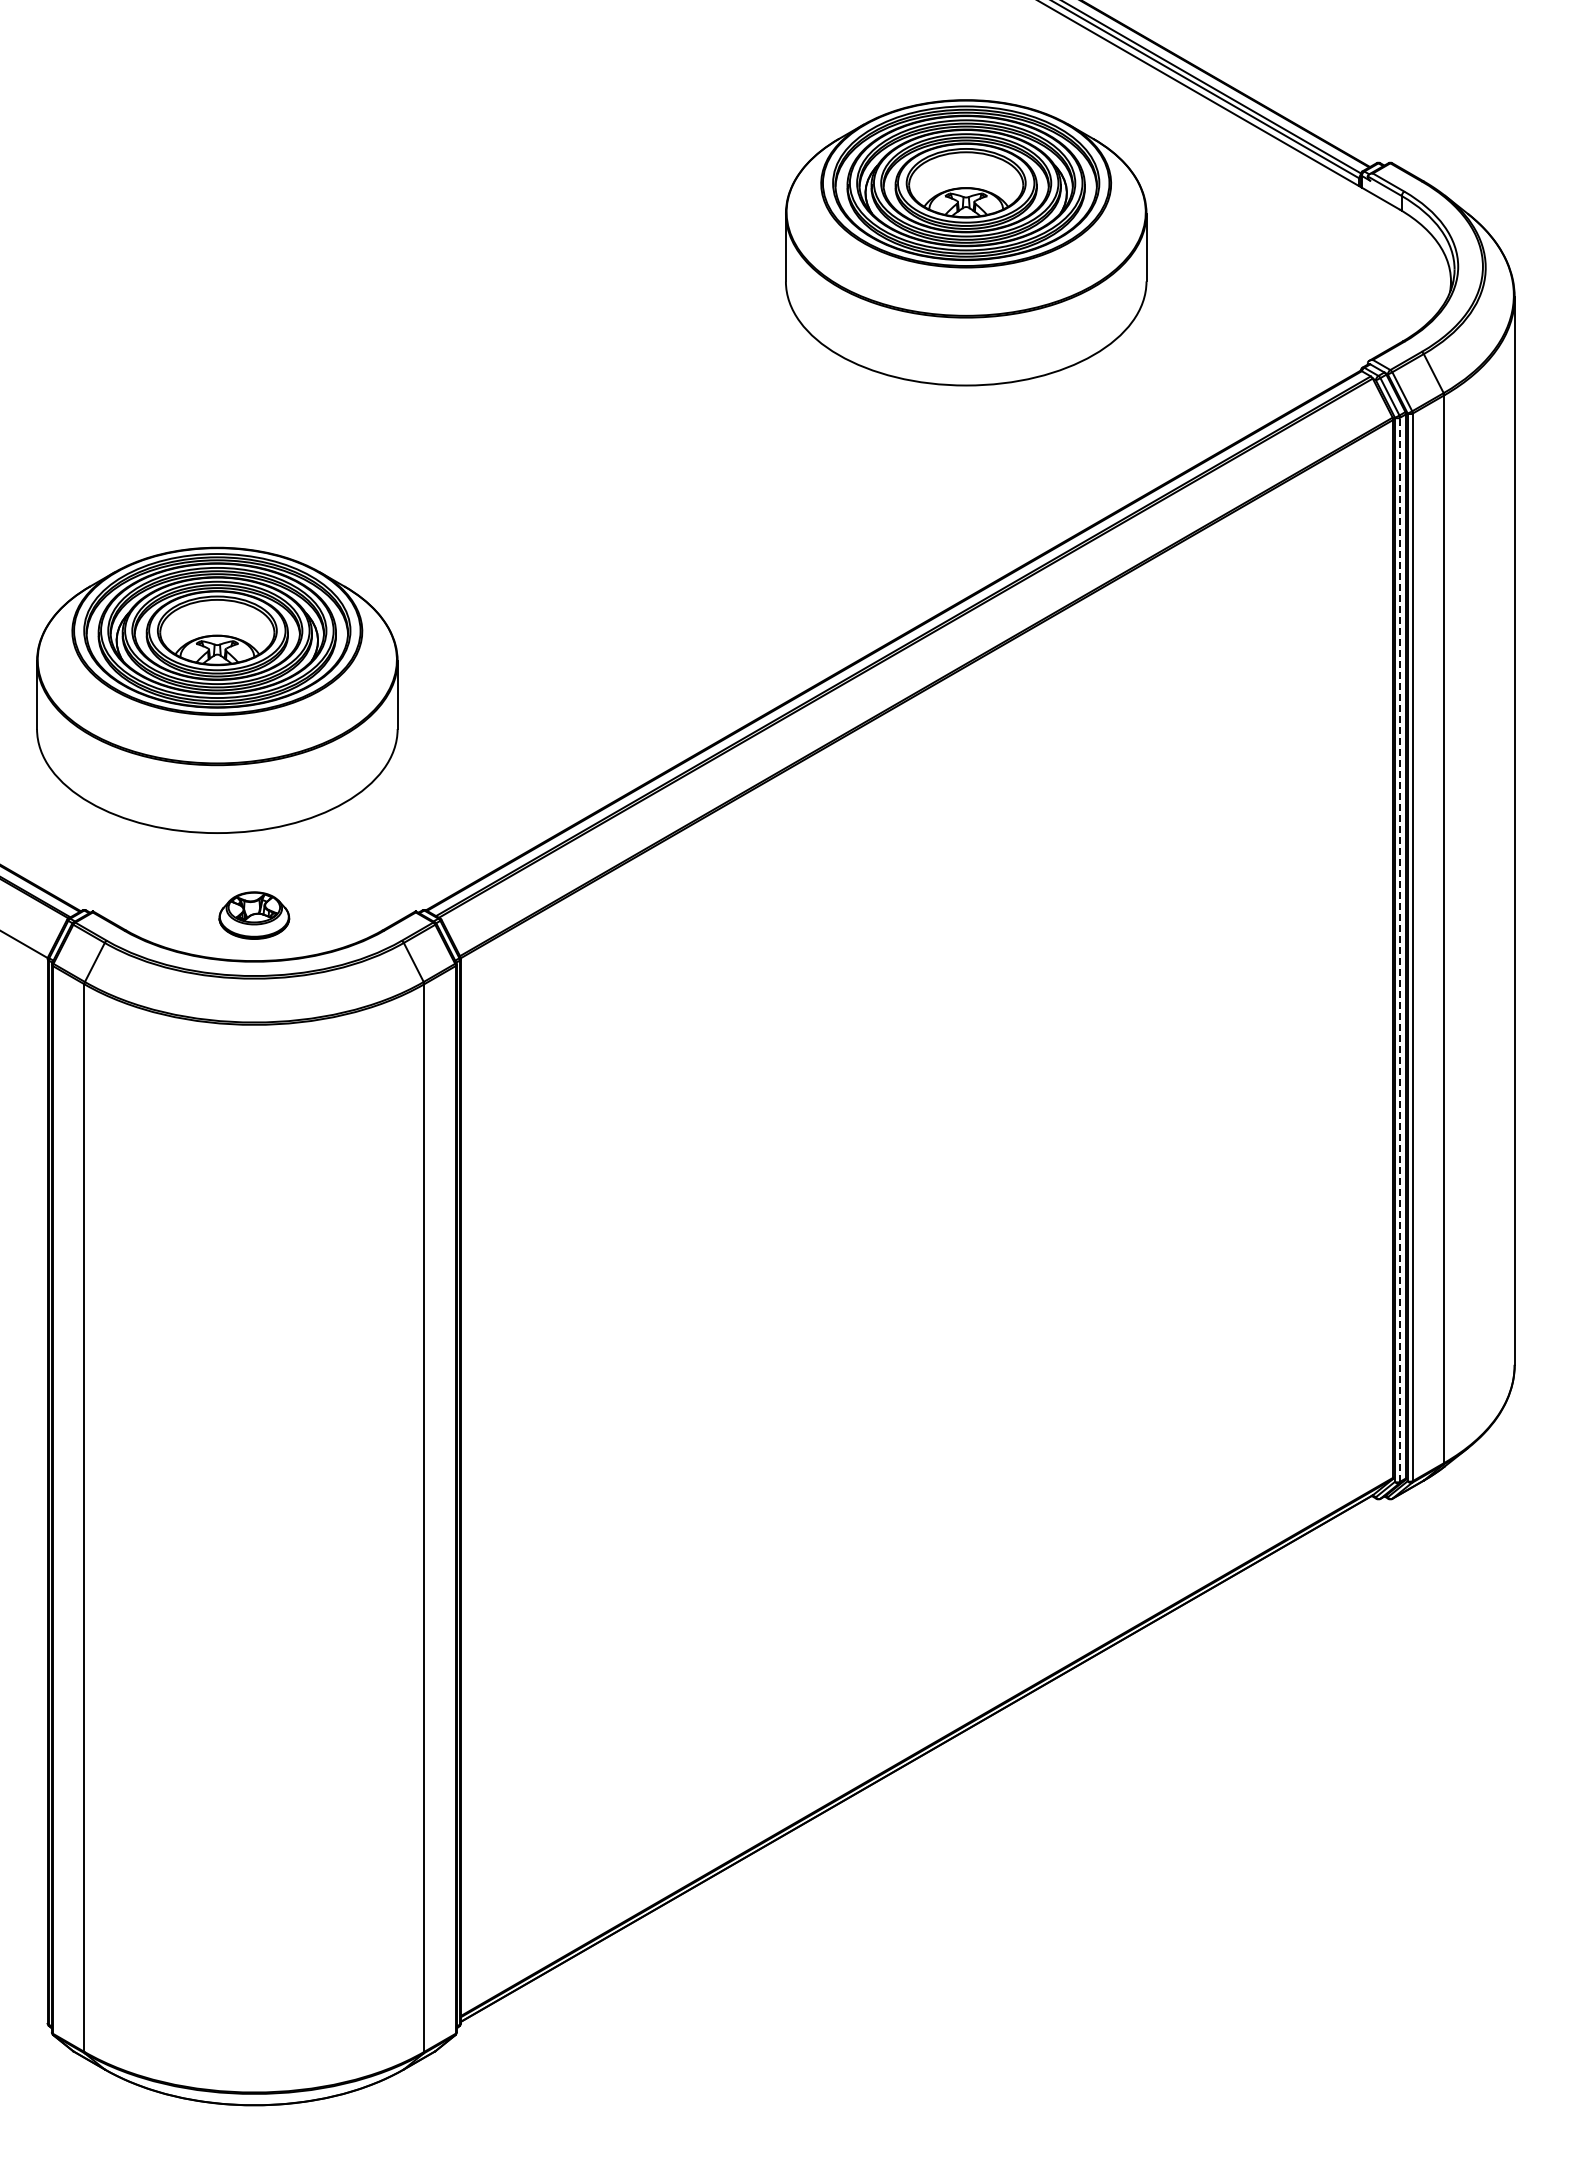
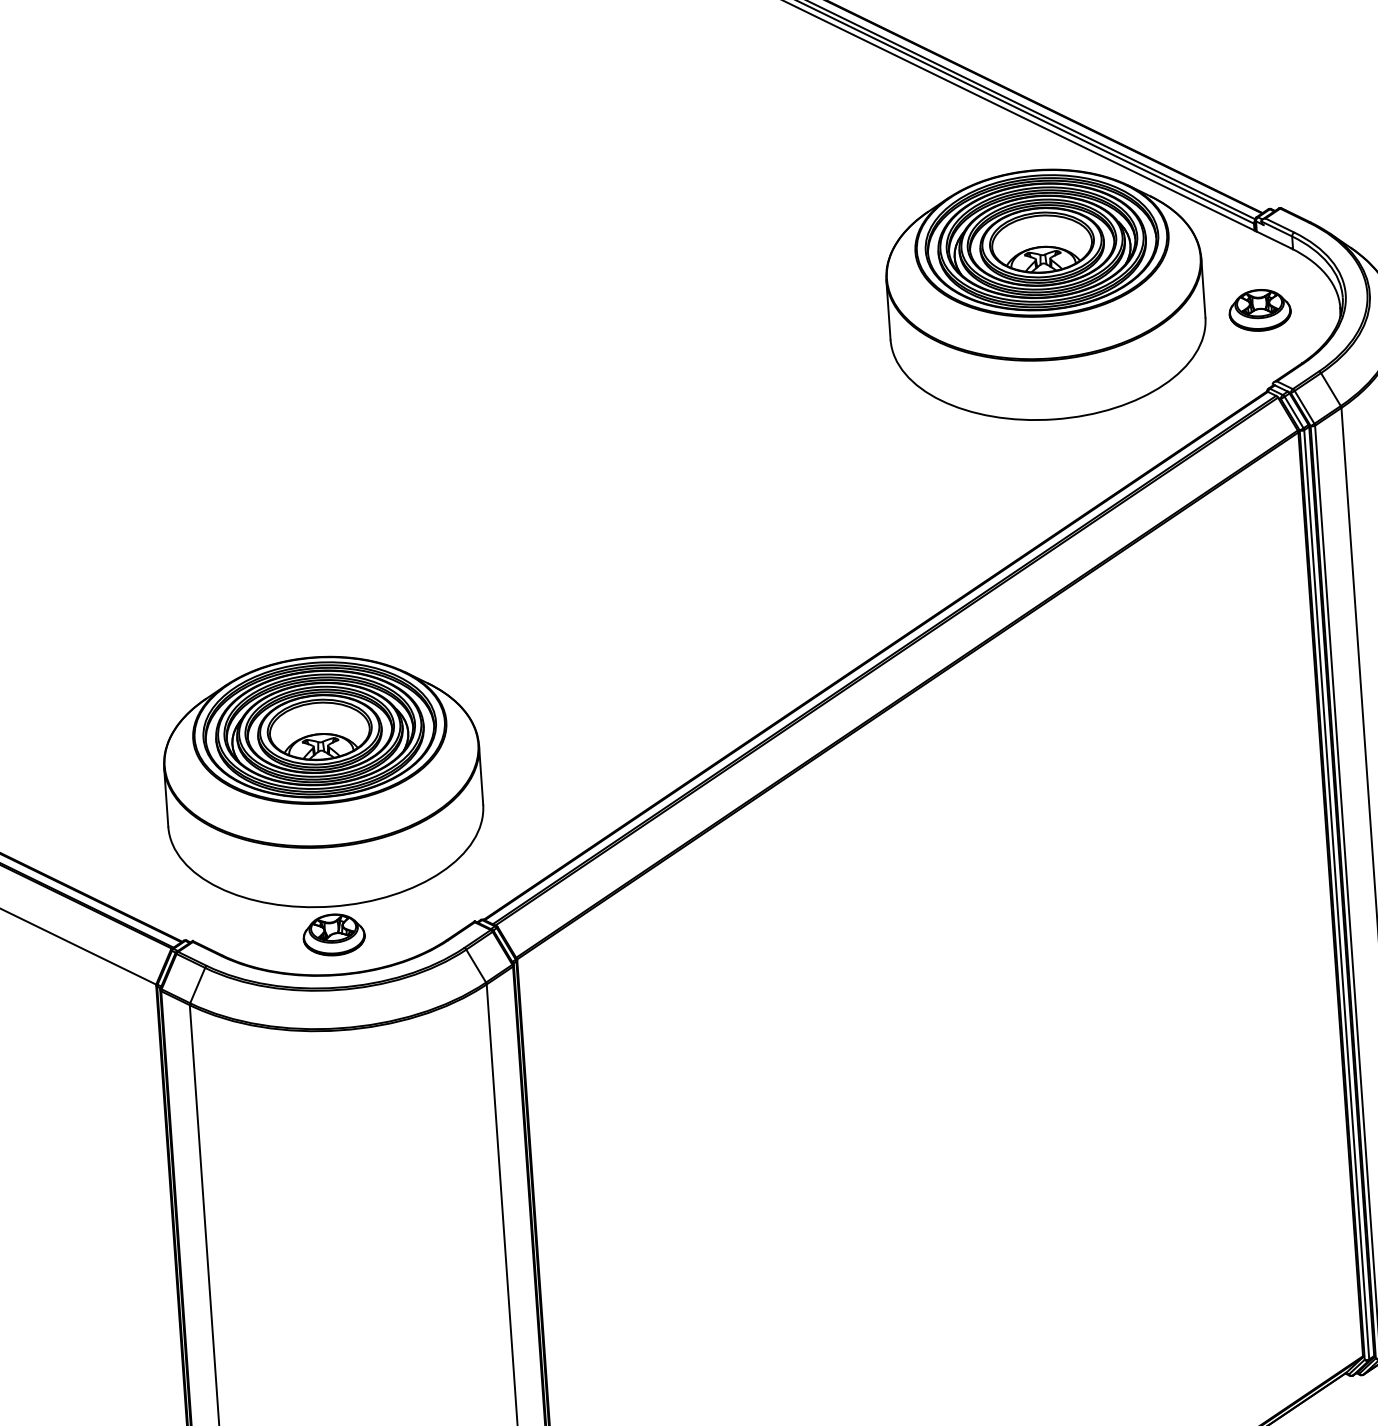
part: (966, 242) -> (1045, 294), moved
part: (1359, 277) -> (1260, 310), added
part: (217, 689) -> (323, 781), moved
line: (1400, 949) -> (1337, 894), dashed -> solid

